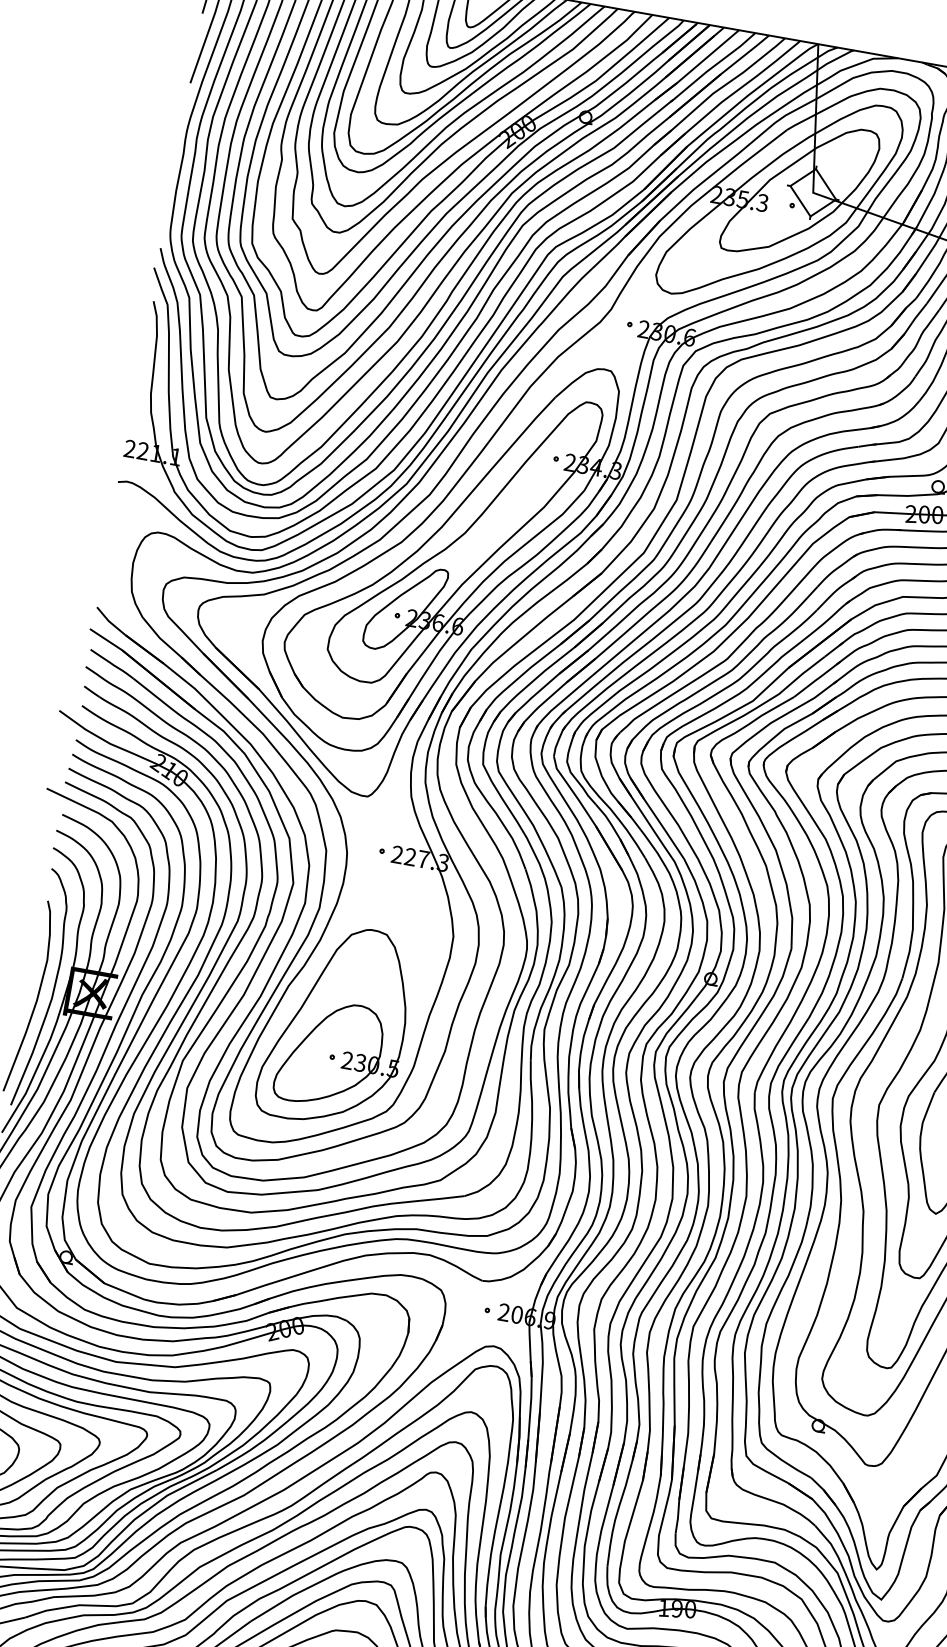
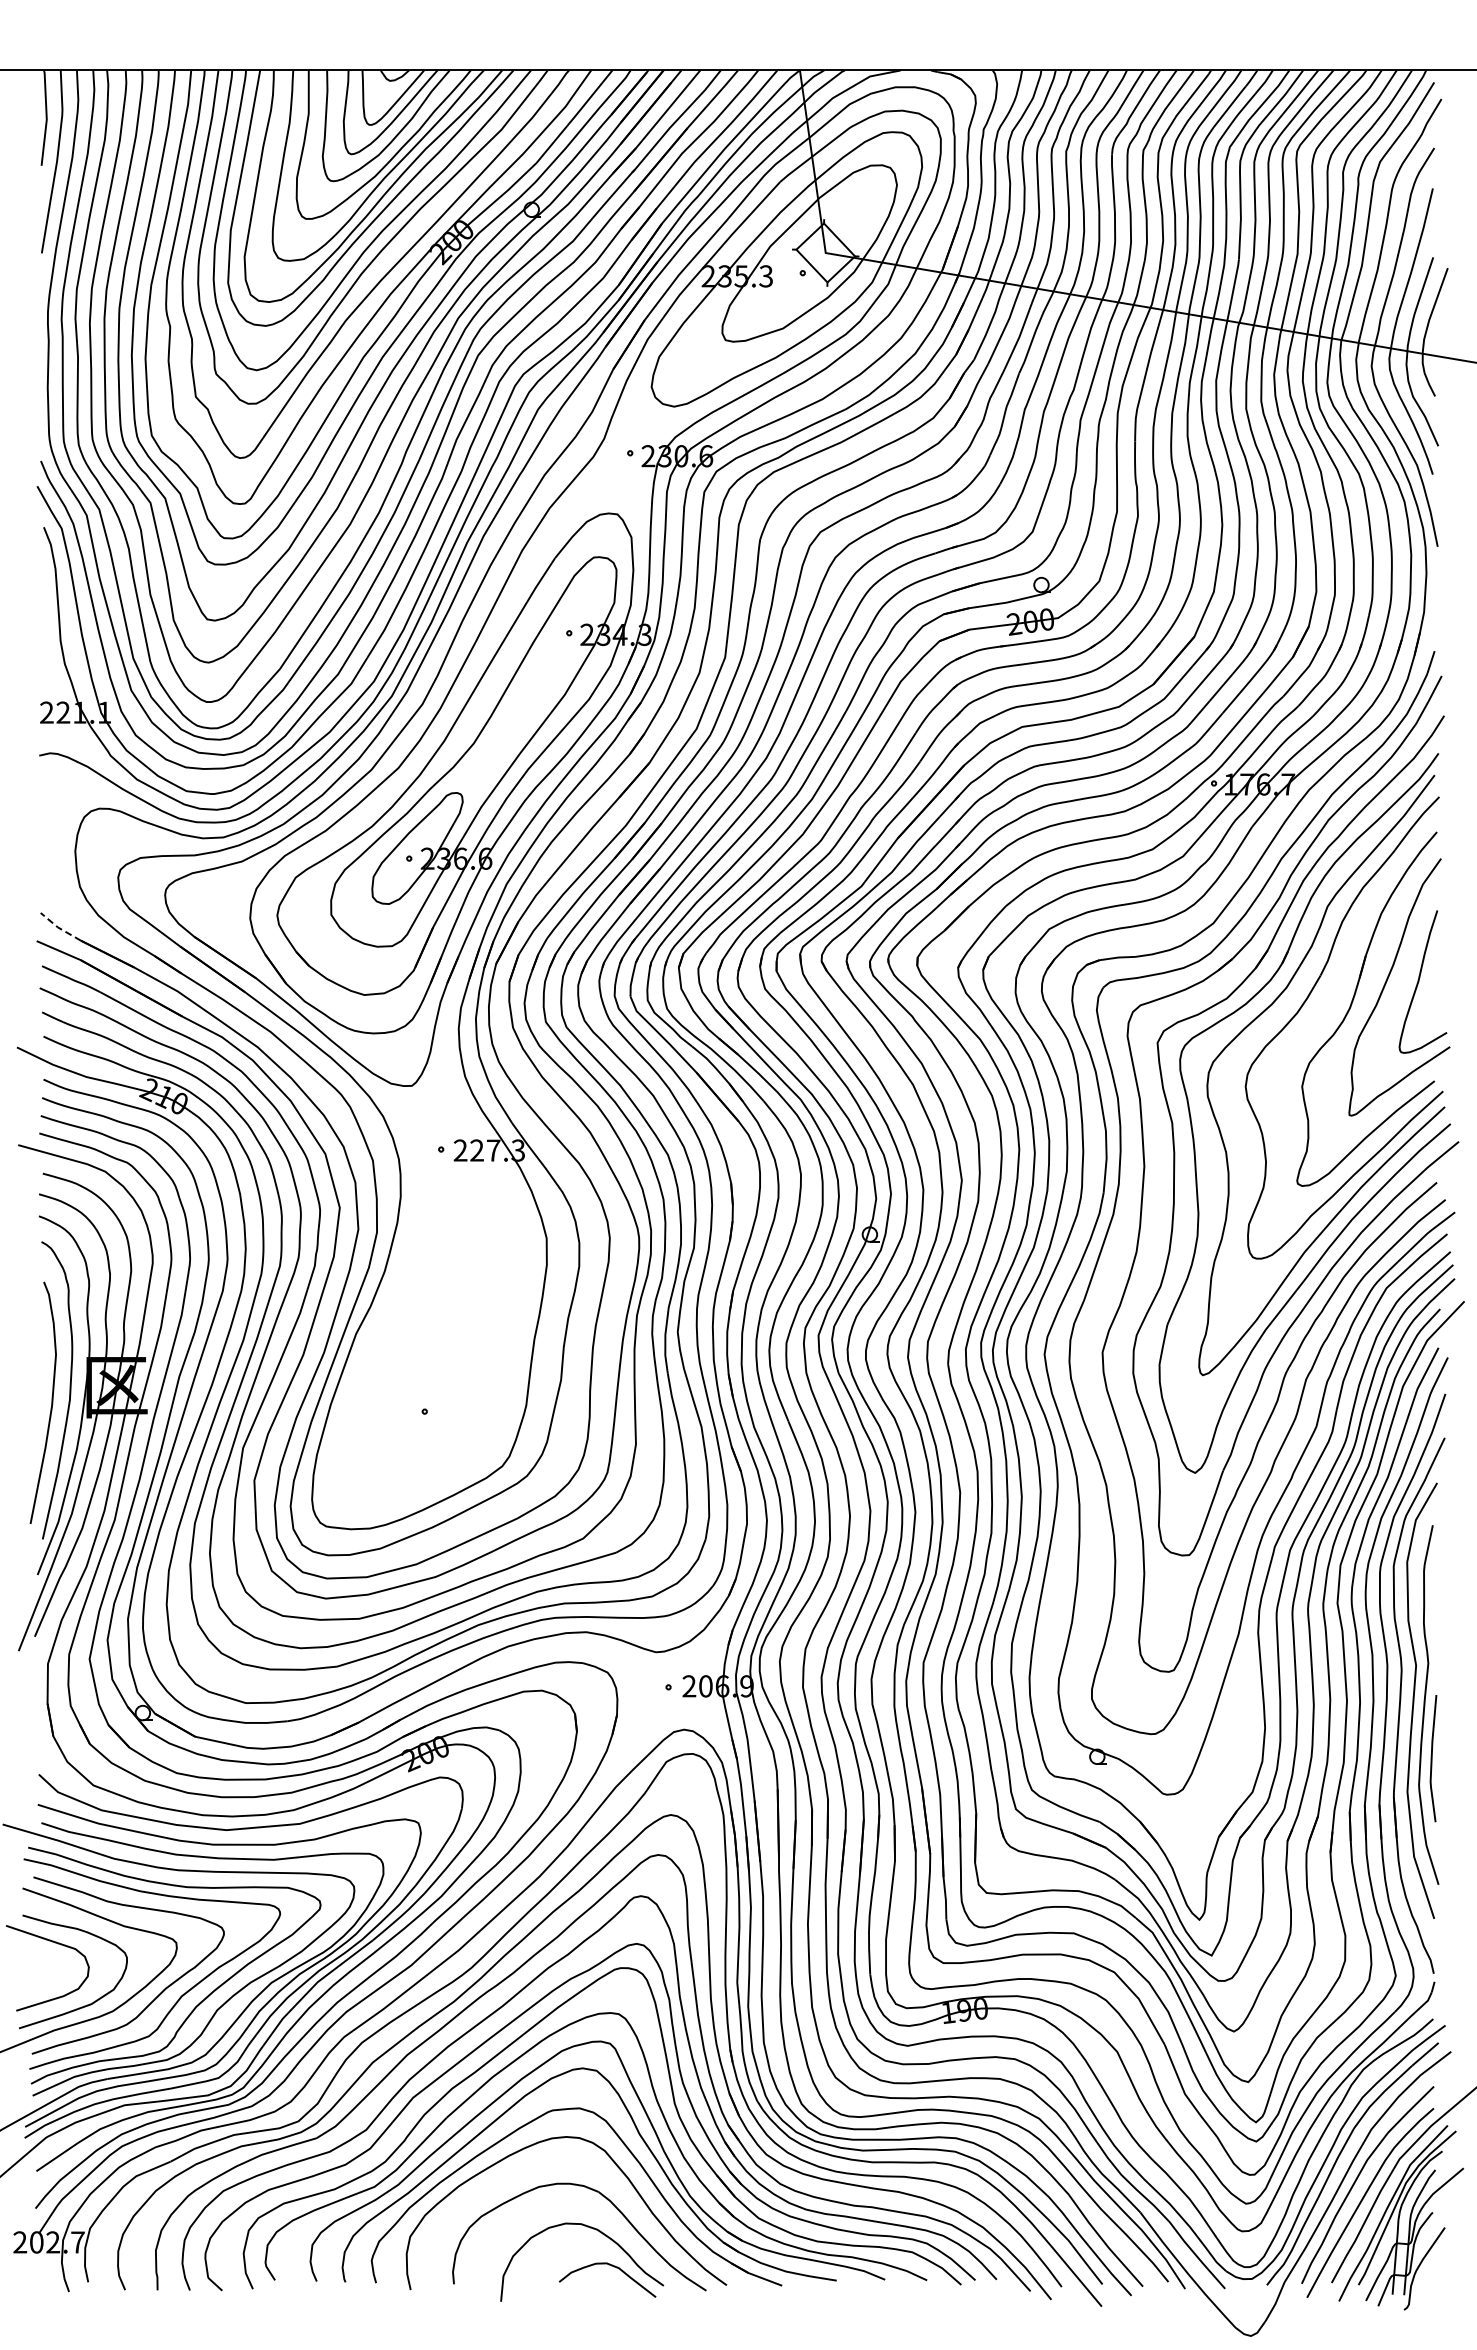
line: (109, 621) -> (58, 927), solid -> dashed
part: (336, 1025) -> (422, 1371), removed

